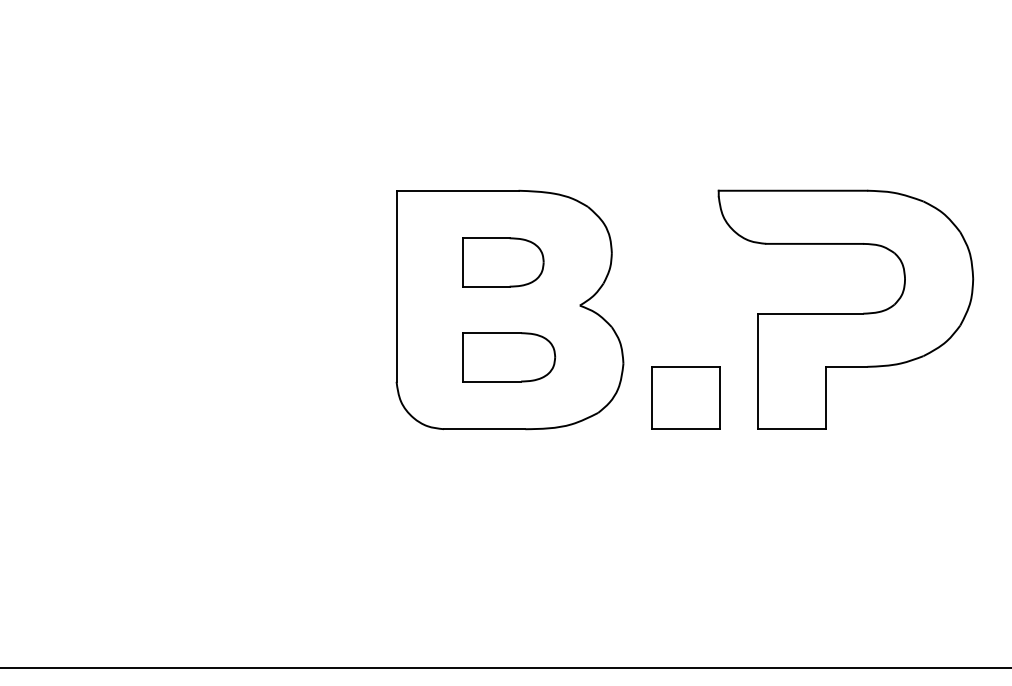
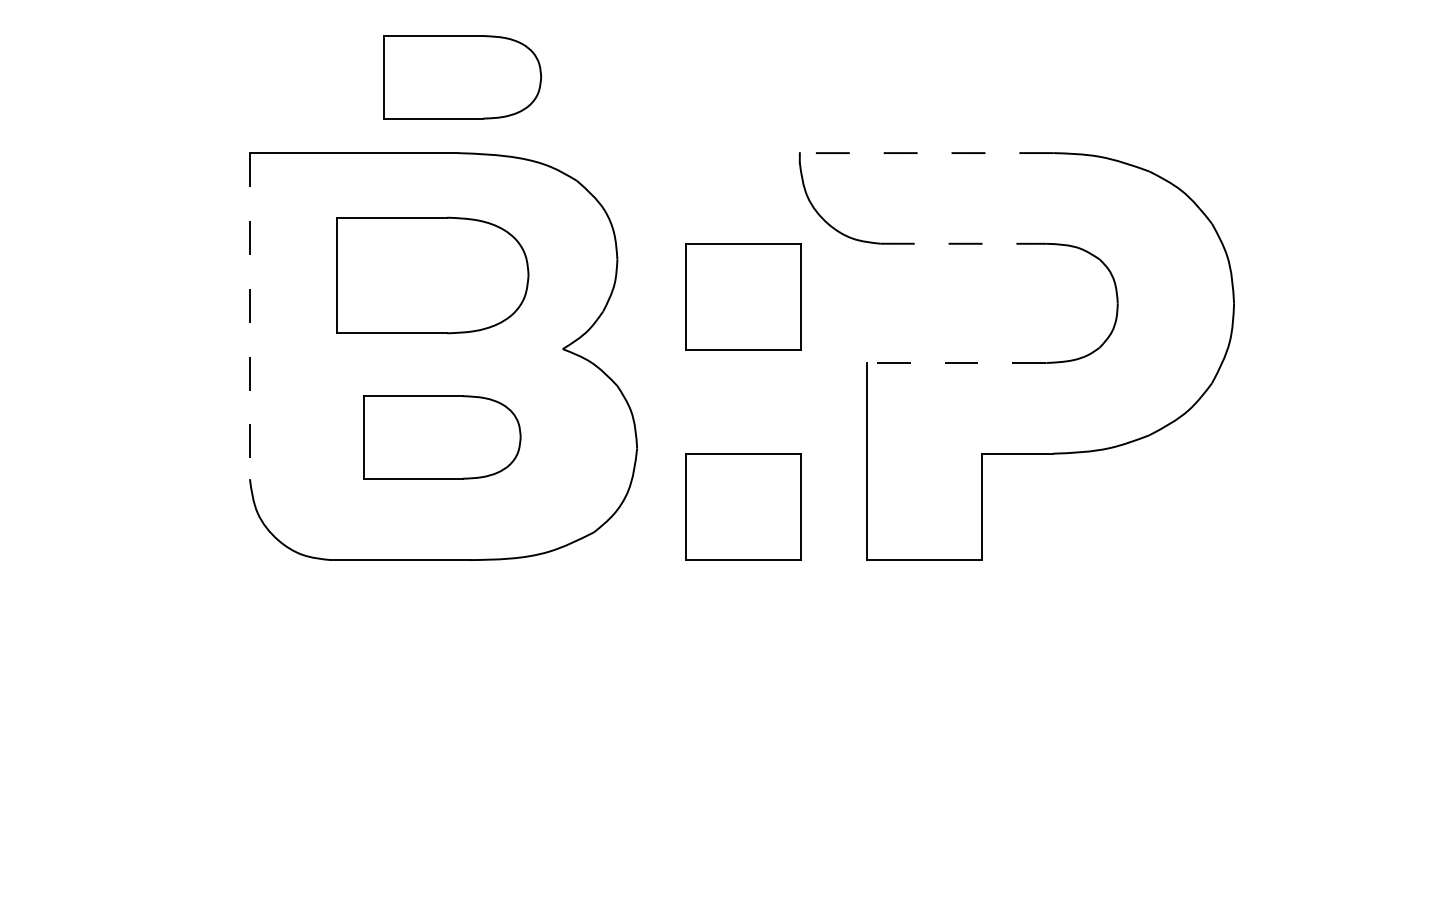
part: (521, 146) -> (463, 77), added
line: (792, 190) -> (925, 152), solid -> dashed
line: (815, 243) -> (964, 243), solid -> dashed
part: (503, 262) -> (432, 275), size x1.4
part: (685, 274) -> (743, 296), added
line: (396, 286) -> (249, 316), solid -> dashed
line: (810, 313) -> (956, 362), solid -> dashed

